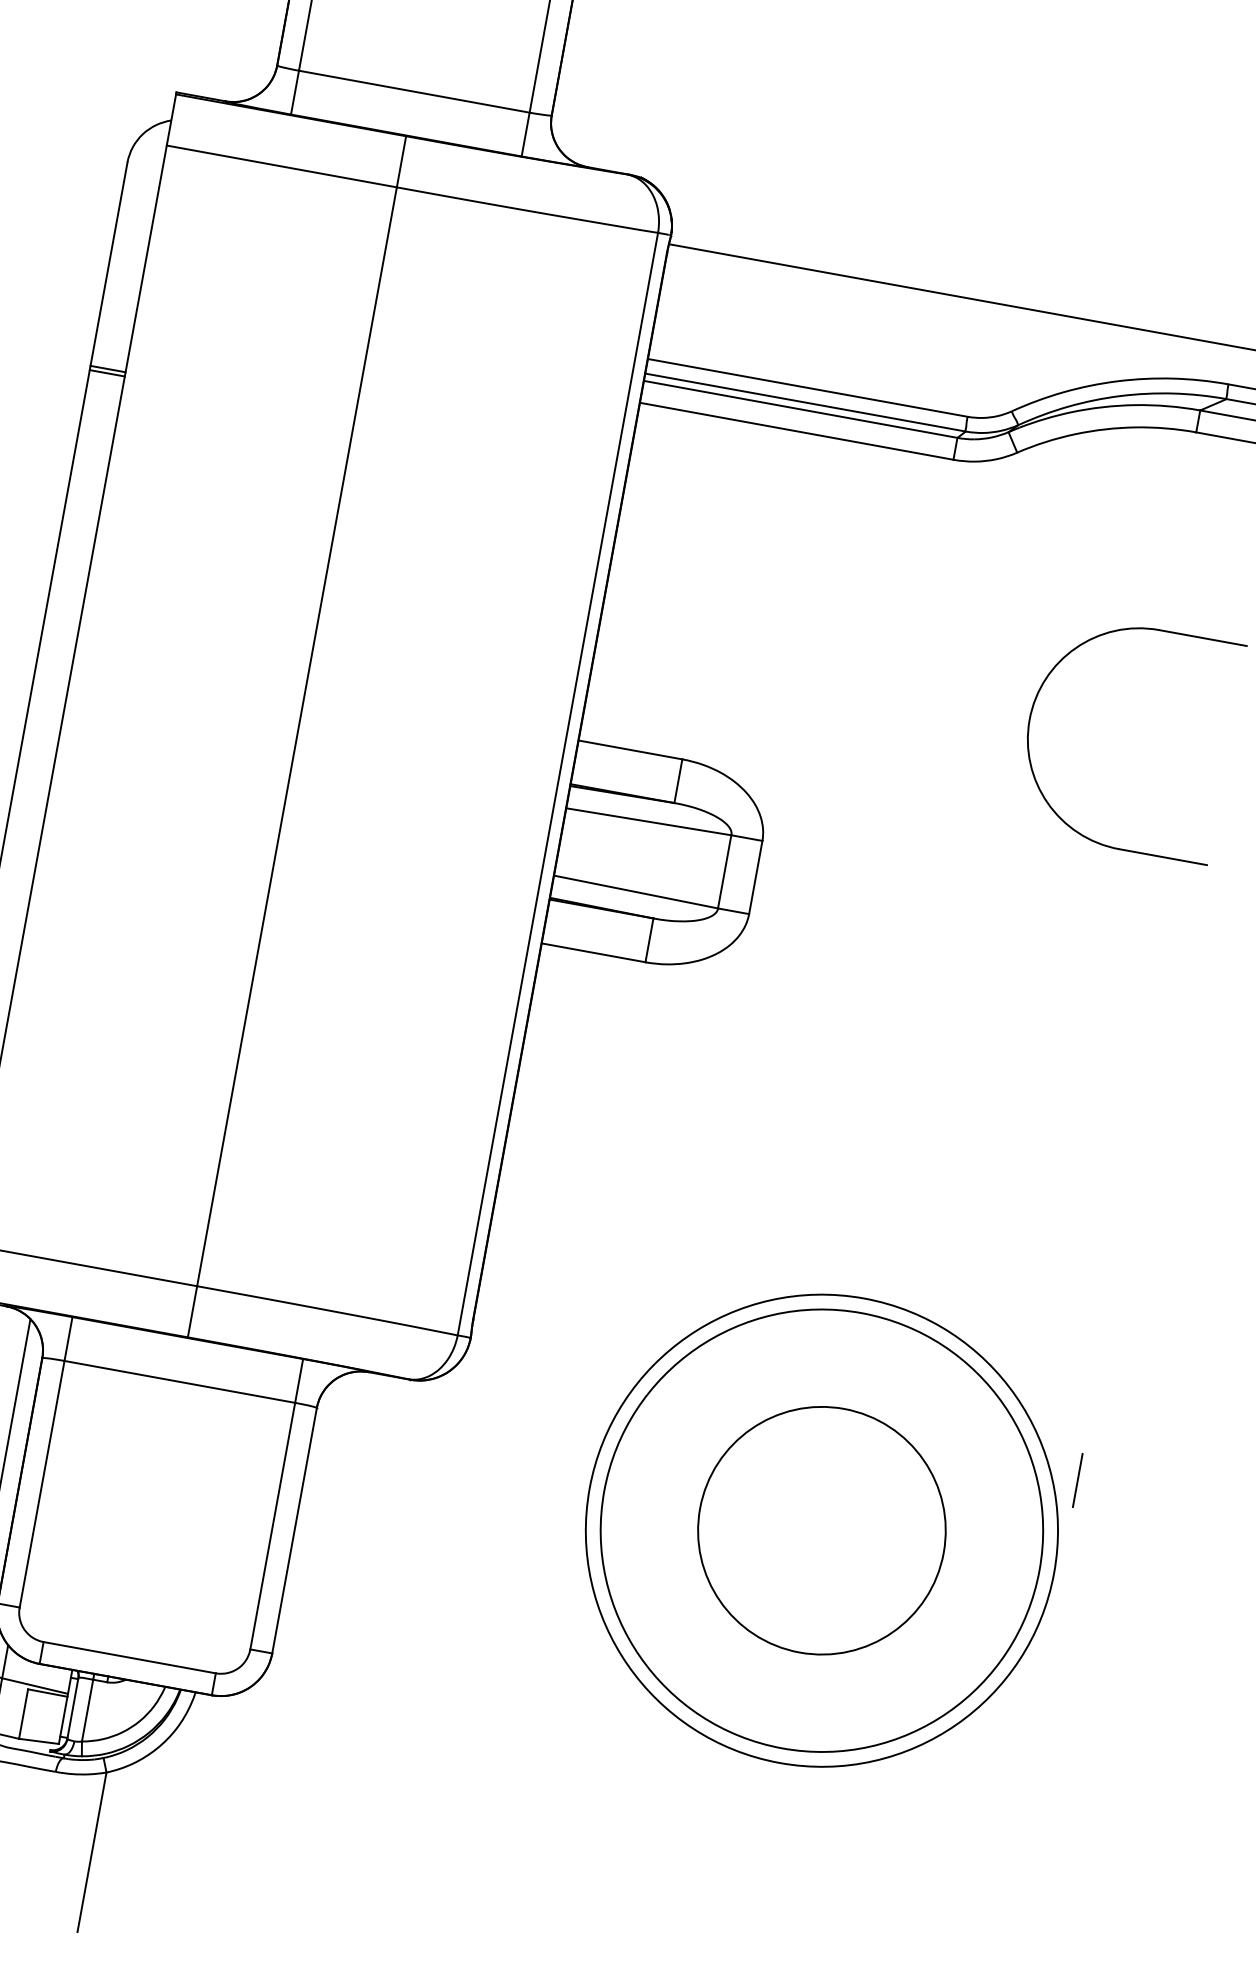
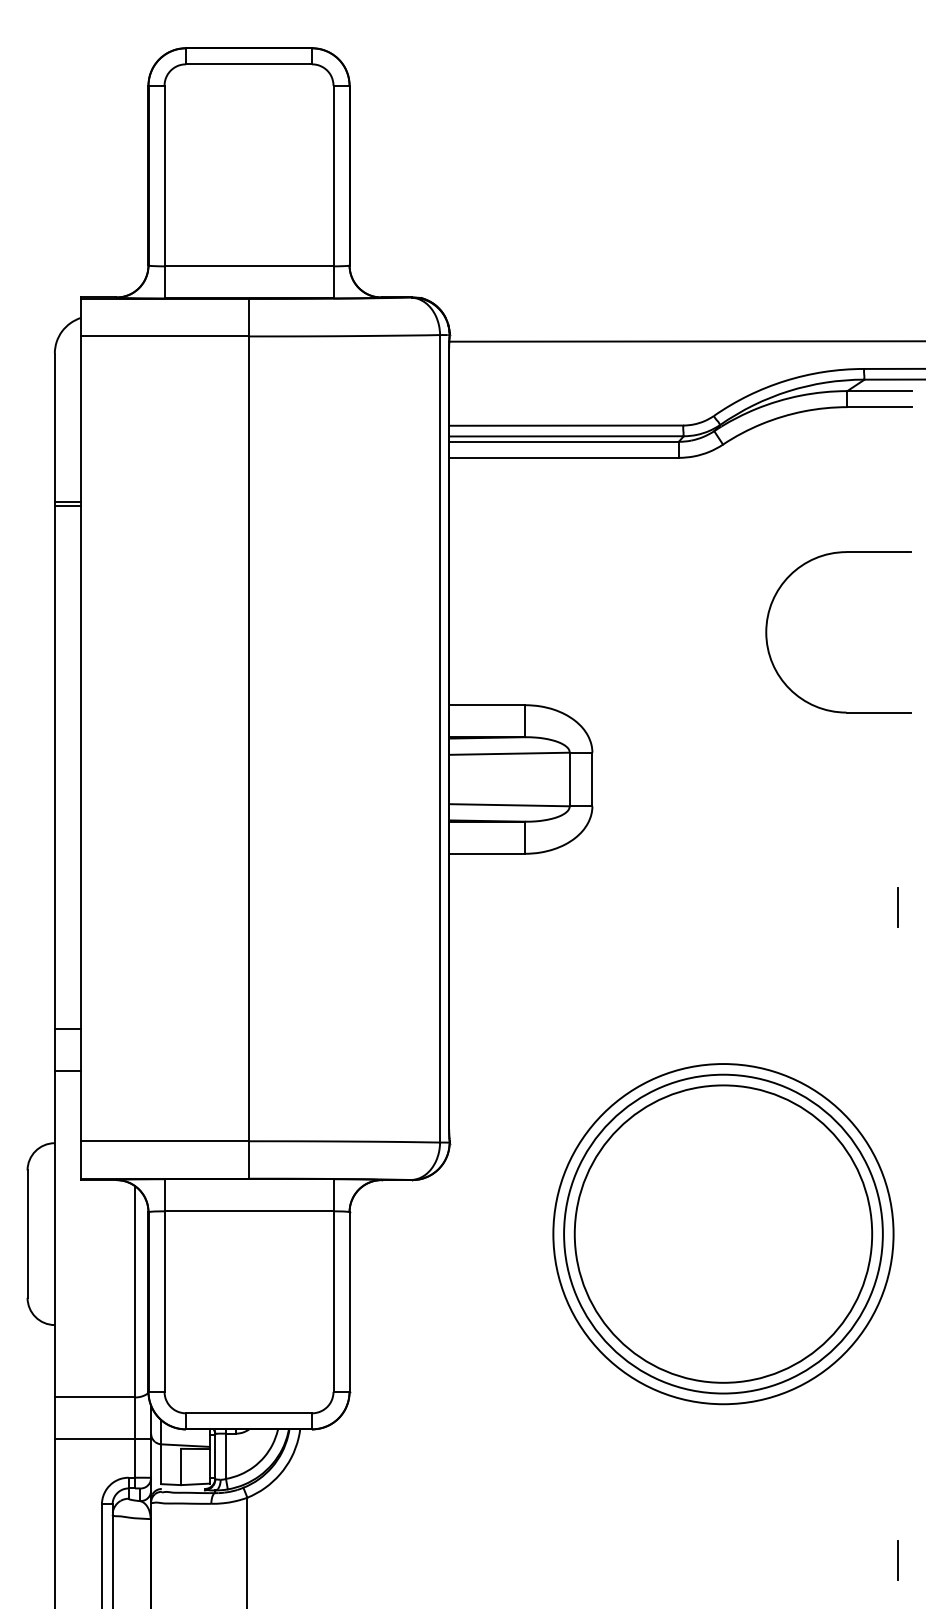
line: (1076, 1480) -> (897, 907), moved
circle: (822, 1529) -> (723, 1233), size x1.67

